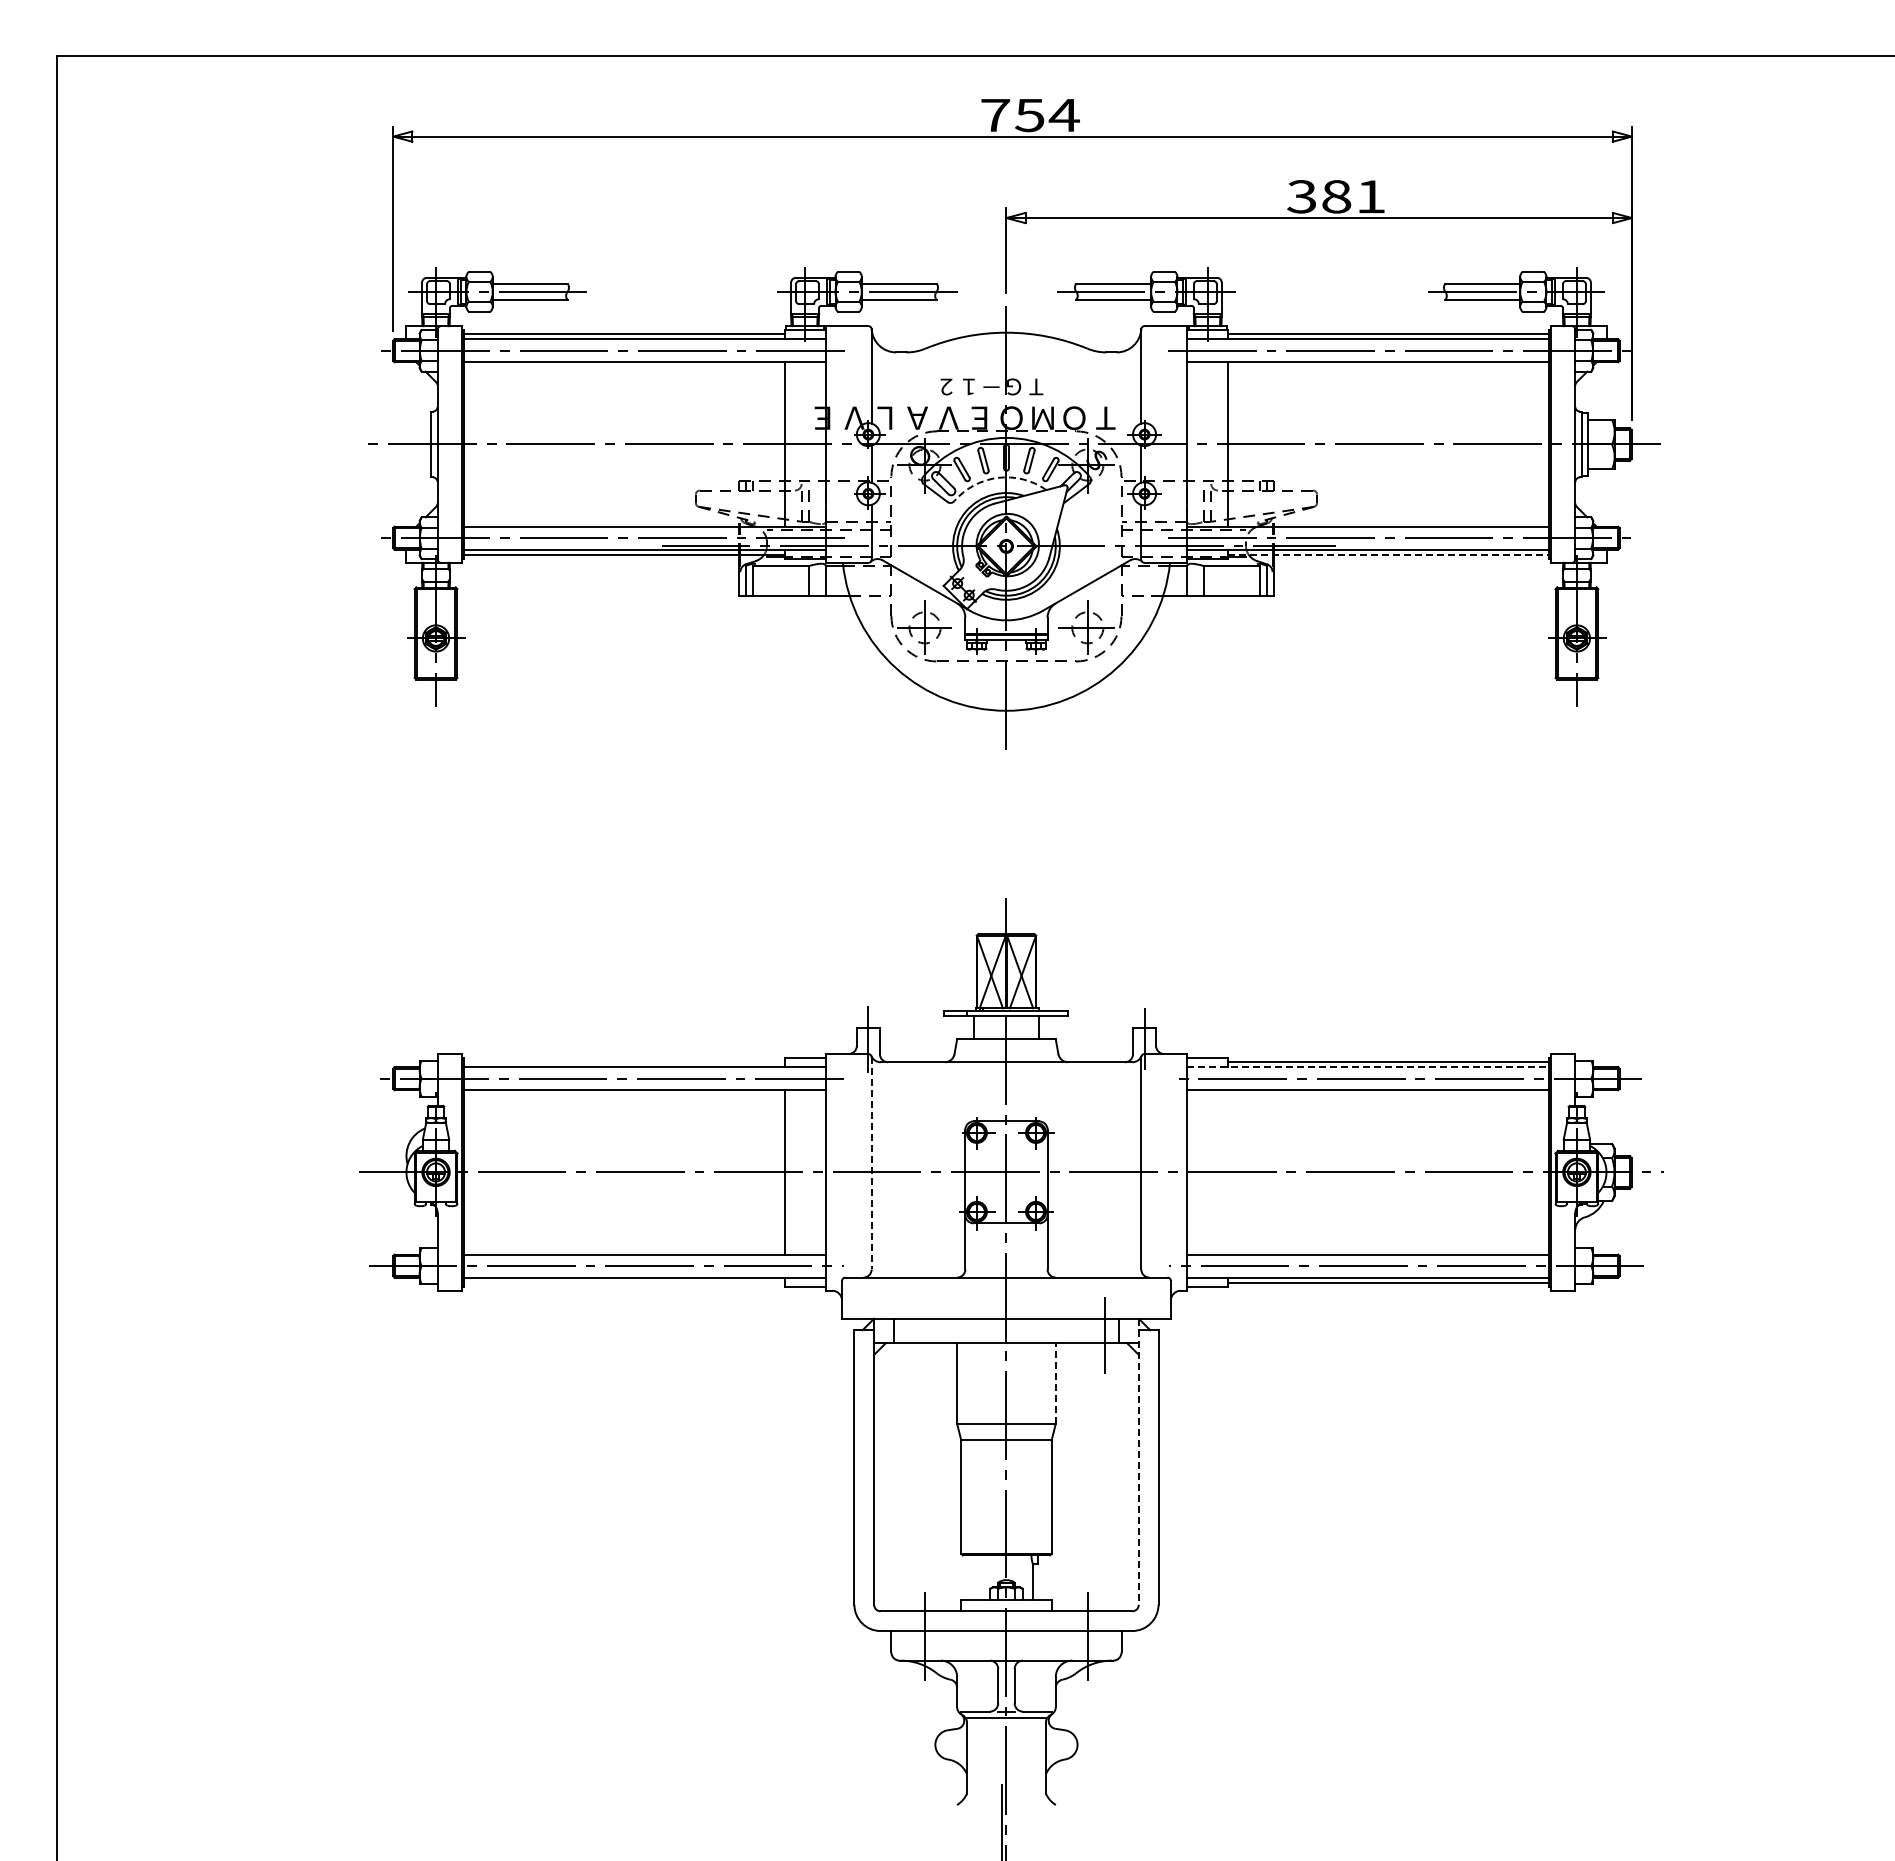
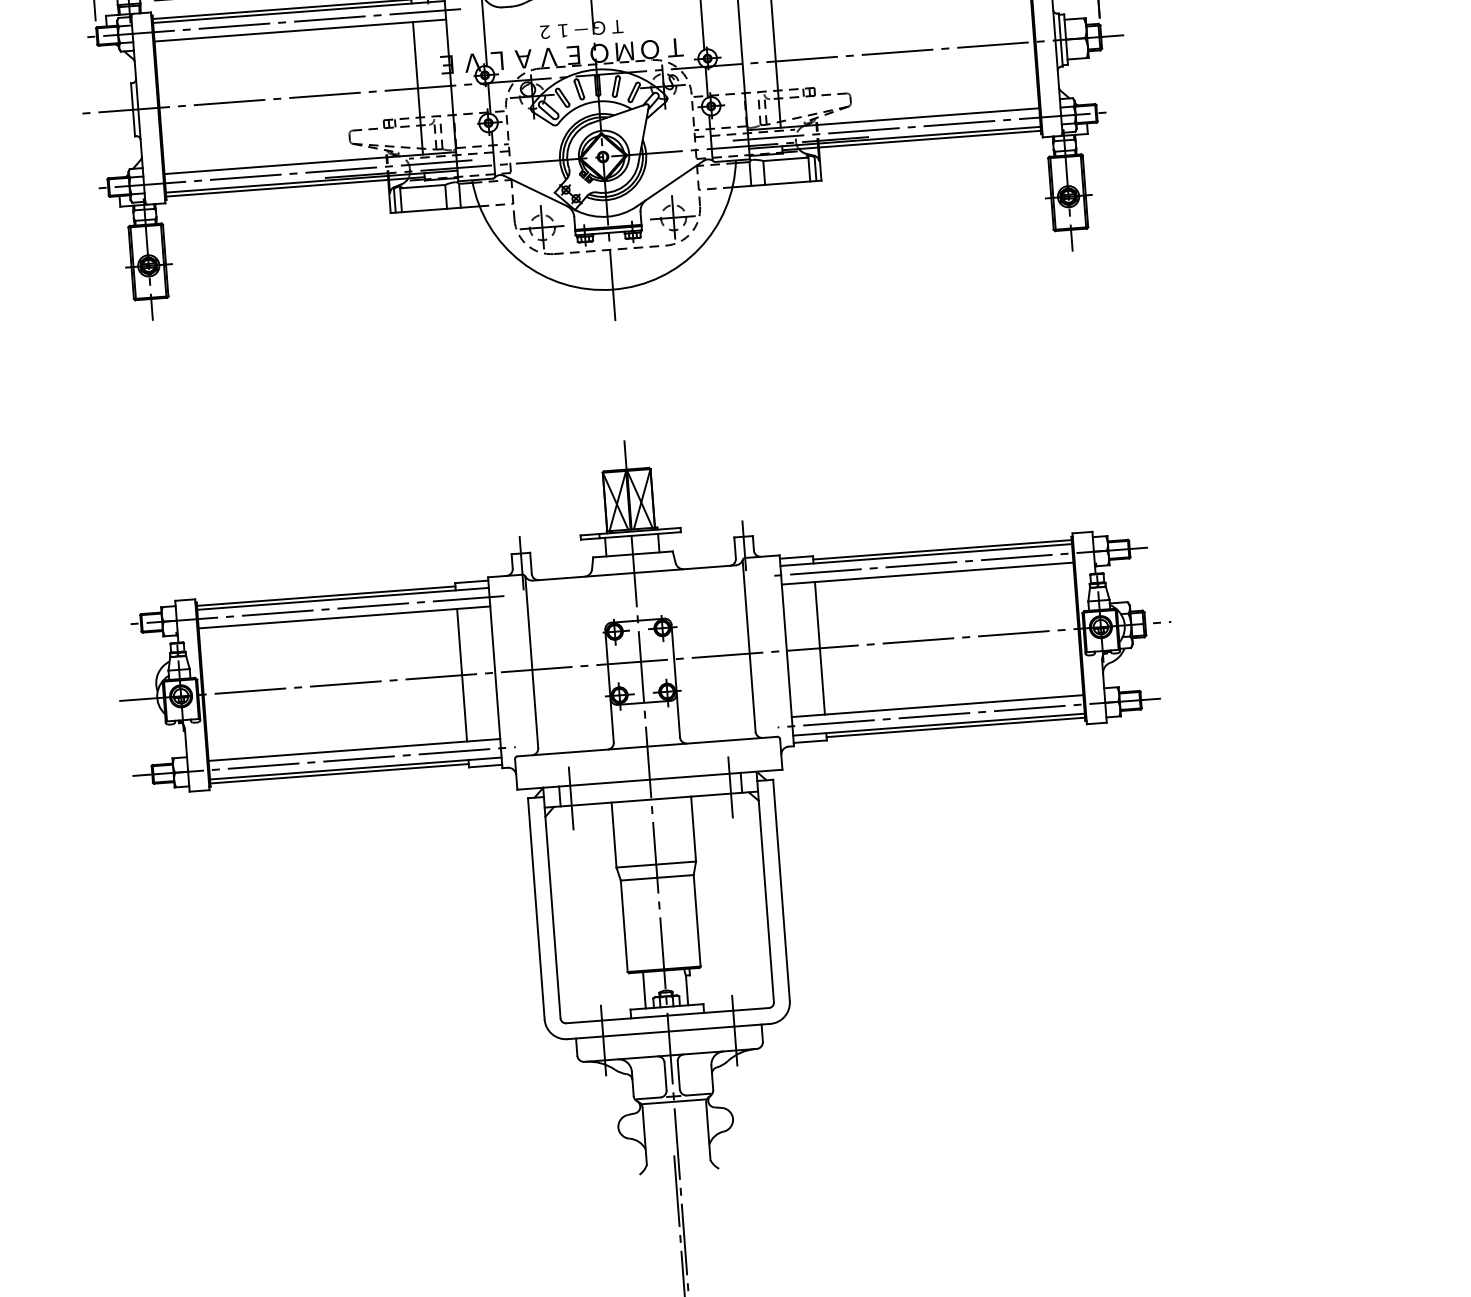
arc: (998, 477) -> (592, 102), dashed -> solid
line: (1389, 554) -> (912, 140), dashed -> solid
line: (623, 1062) -> (325, 596), added
line: (1368, 1067) -> (926, 555), dashed -> solid
line: (871, 1163) -> (531, 662), dashed -> solid
line: (1228, 1172) -> (820, 648), added
line: (623, 1282) -> (338, 773), added
line: (907, 1334) -> (571, 798), added
line: (1055, 1383) -> (693, 828), dashed -> solid
line: (1138, 1462) -> (765, 887), dashed -> solid
line: (980, 1577) -> (644, 989), added

